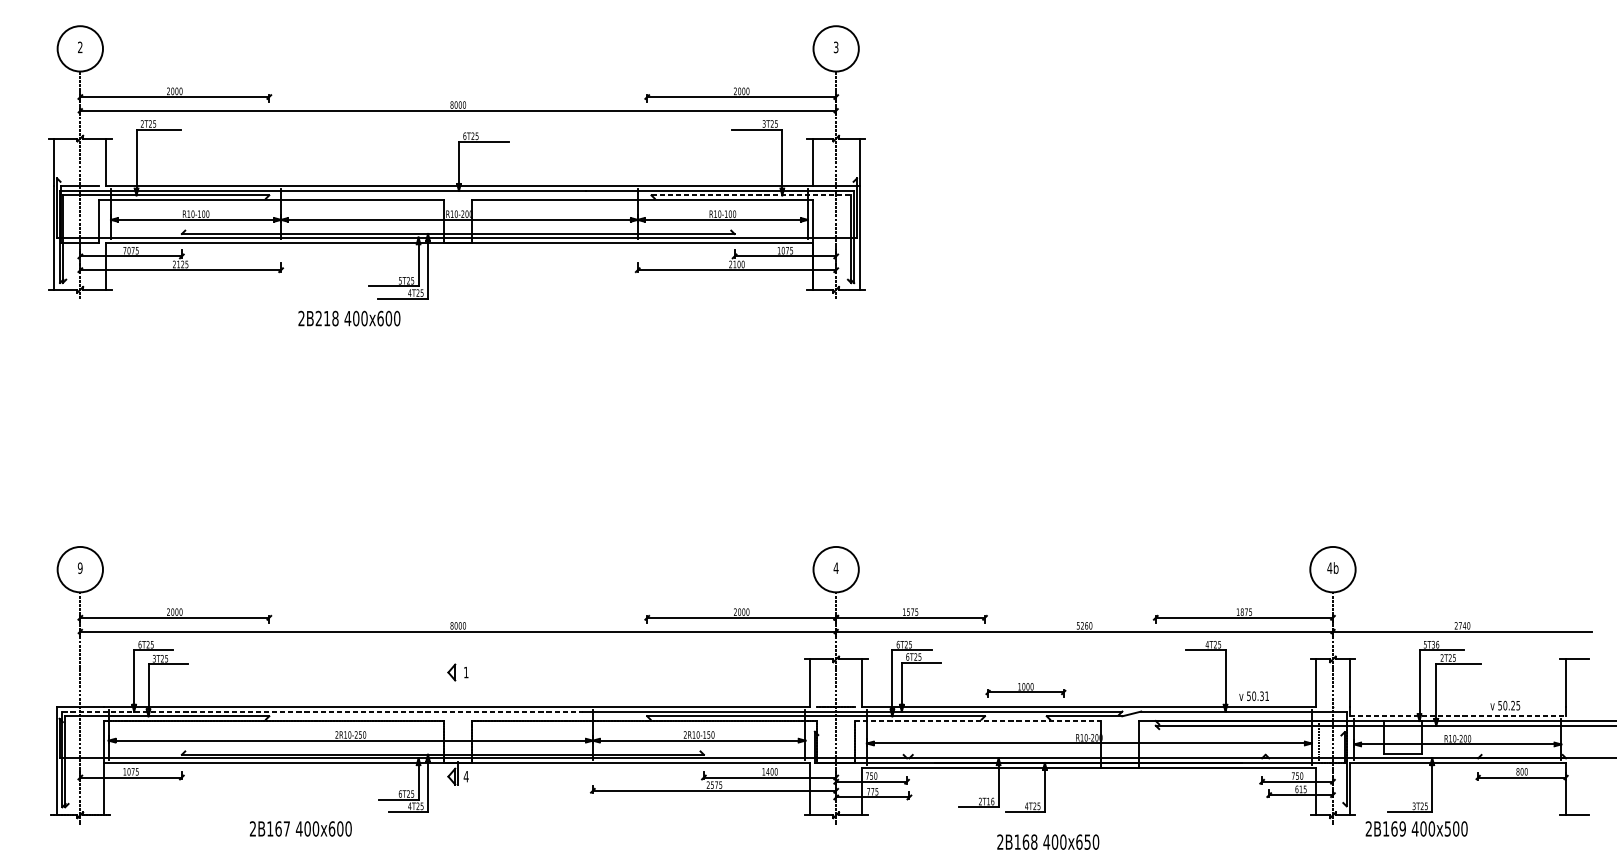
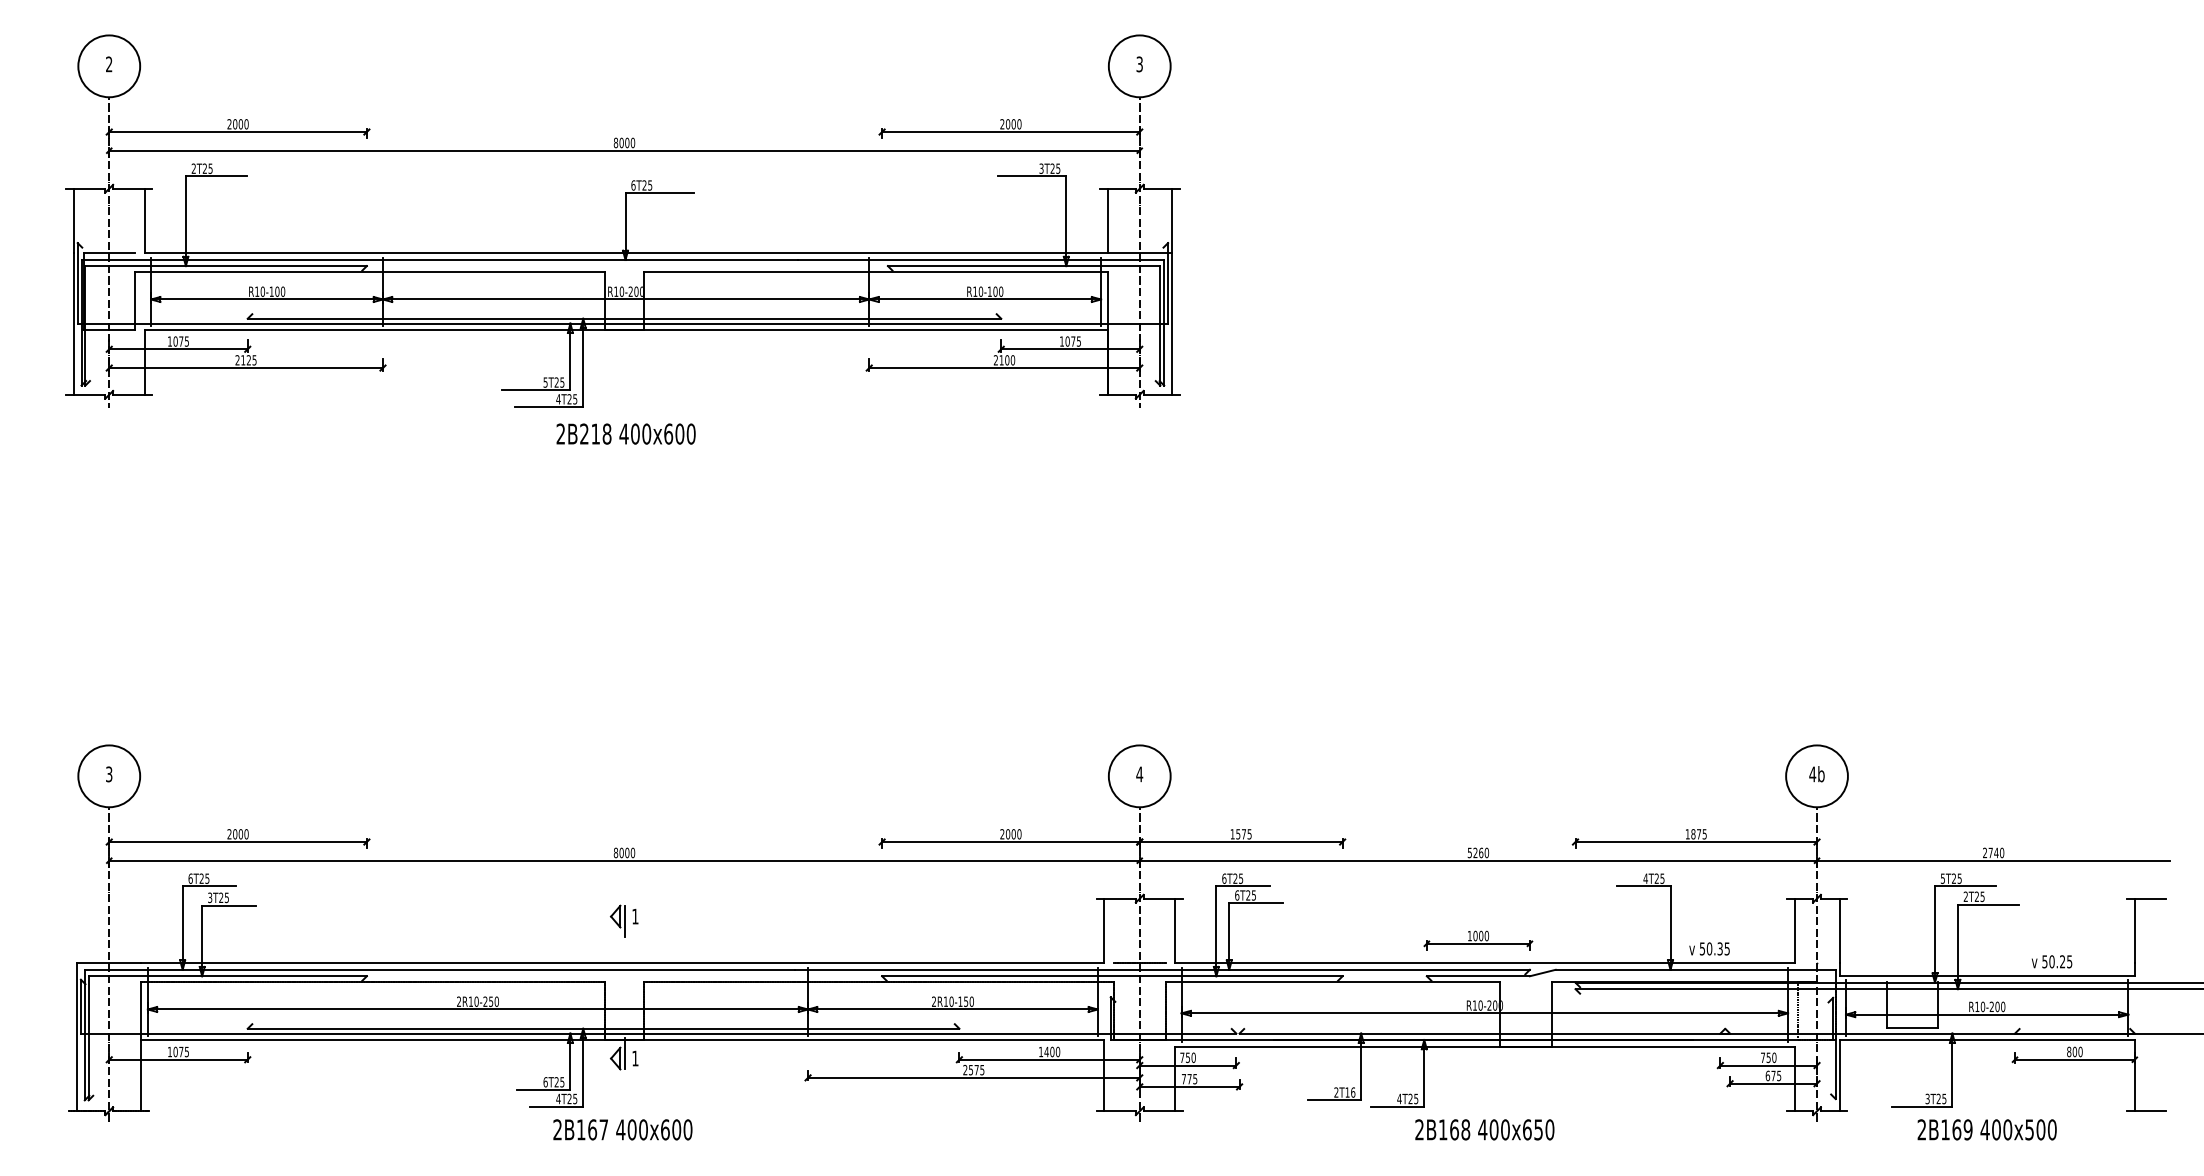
line: (751, 195) -> (1024, 266), dashed -> solid
text: (124, 250) -> (169, 341), 7075 -> 1075
text: (348, 318) -> (625, 433), moved
text: (79, 568) -> (108, 774), 9 -> 3
text: (1435, 644) -> (1956, 878), 5T36 -> 5T25
line: (458, 675) -> (624, 920), added
part: (1025, 690) -> (1478, 940), moved
text: (1266, 695) -> (1726, 948), 50.31 -> 50.35
line: (323, 711) -> (440, 969), dashed -> solid
line: (1458, 716) -> (1987, 976), dashed -> solid
line: (978, 720) -> (1333, 982), dashed -> solid
text: (465, 776) -> (634, 1058), 4 -> 1
text: (1301, 789) -> (1773, 1075), 615 -> 675
text: (300, 828) -> (622, 1129), moved
text: (1416, 828) -> (1986, 1129), moved
text: (1047, 841) -> (1484, 1129), moved

